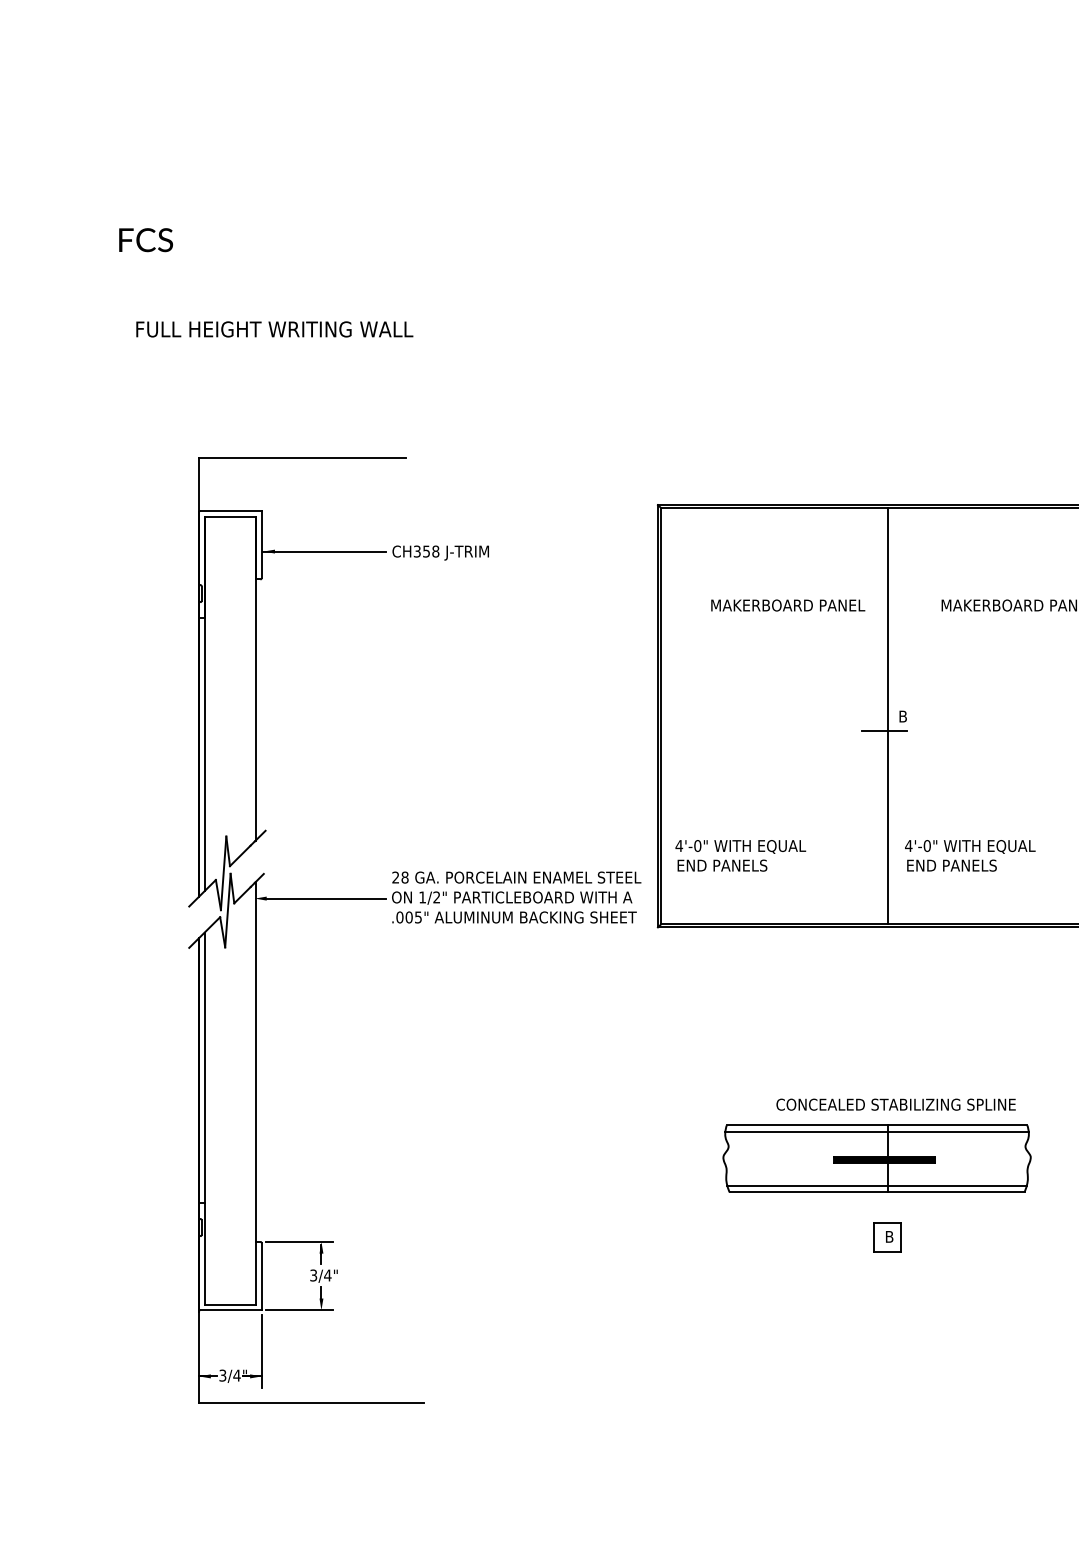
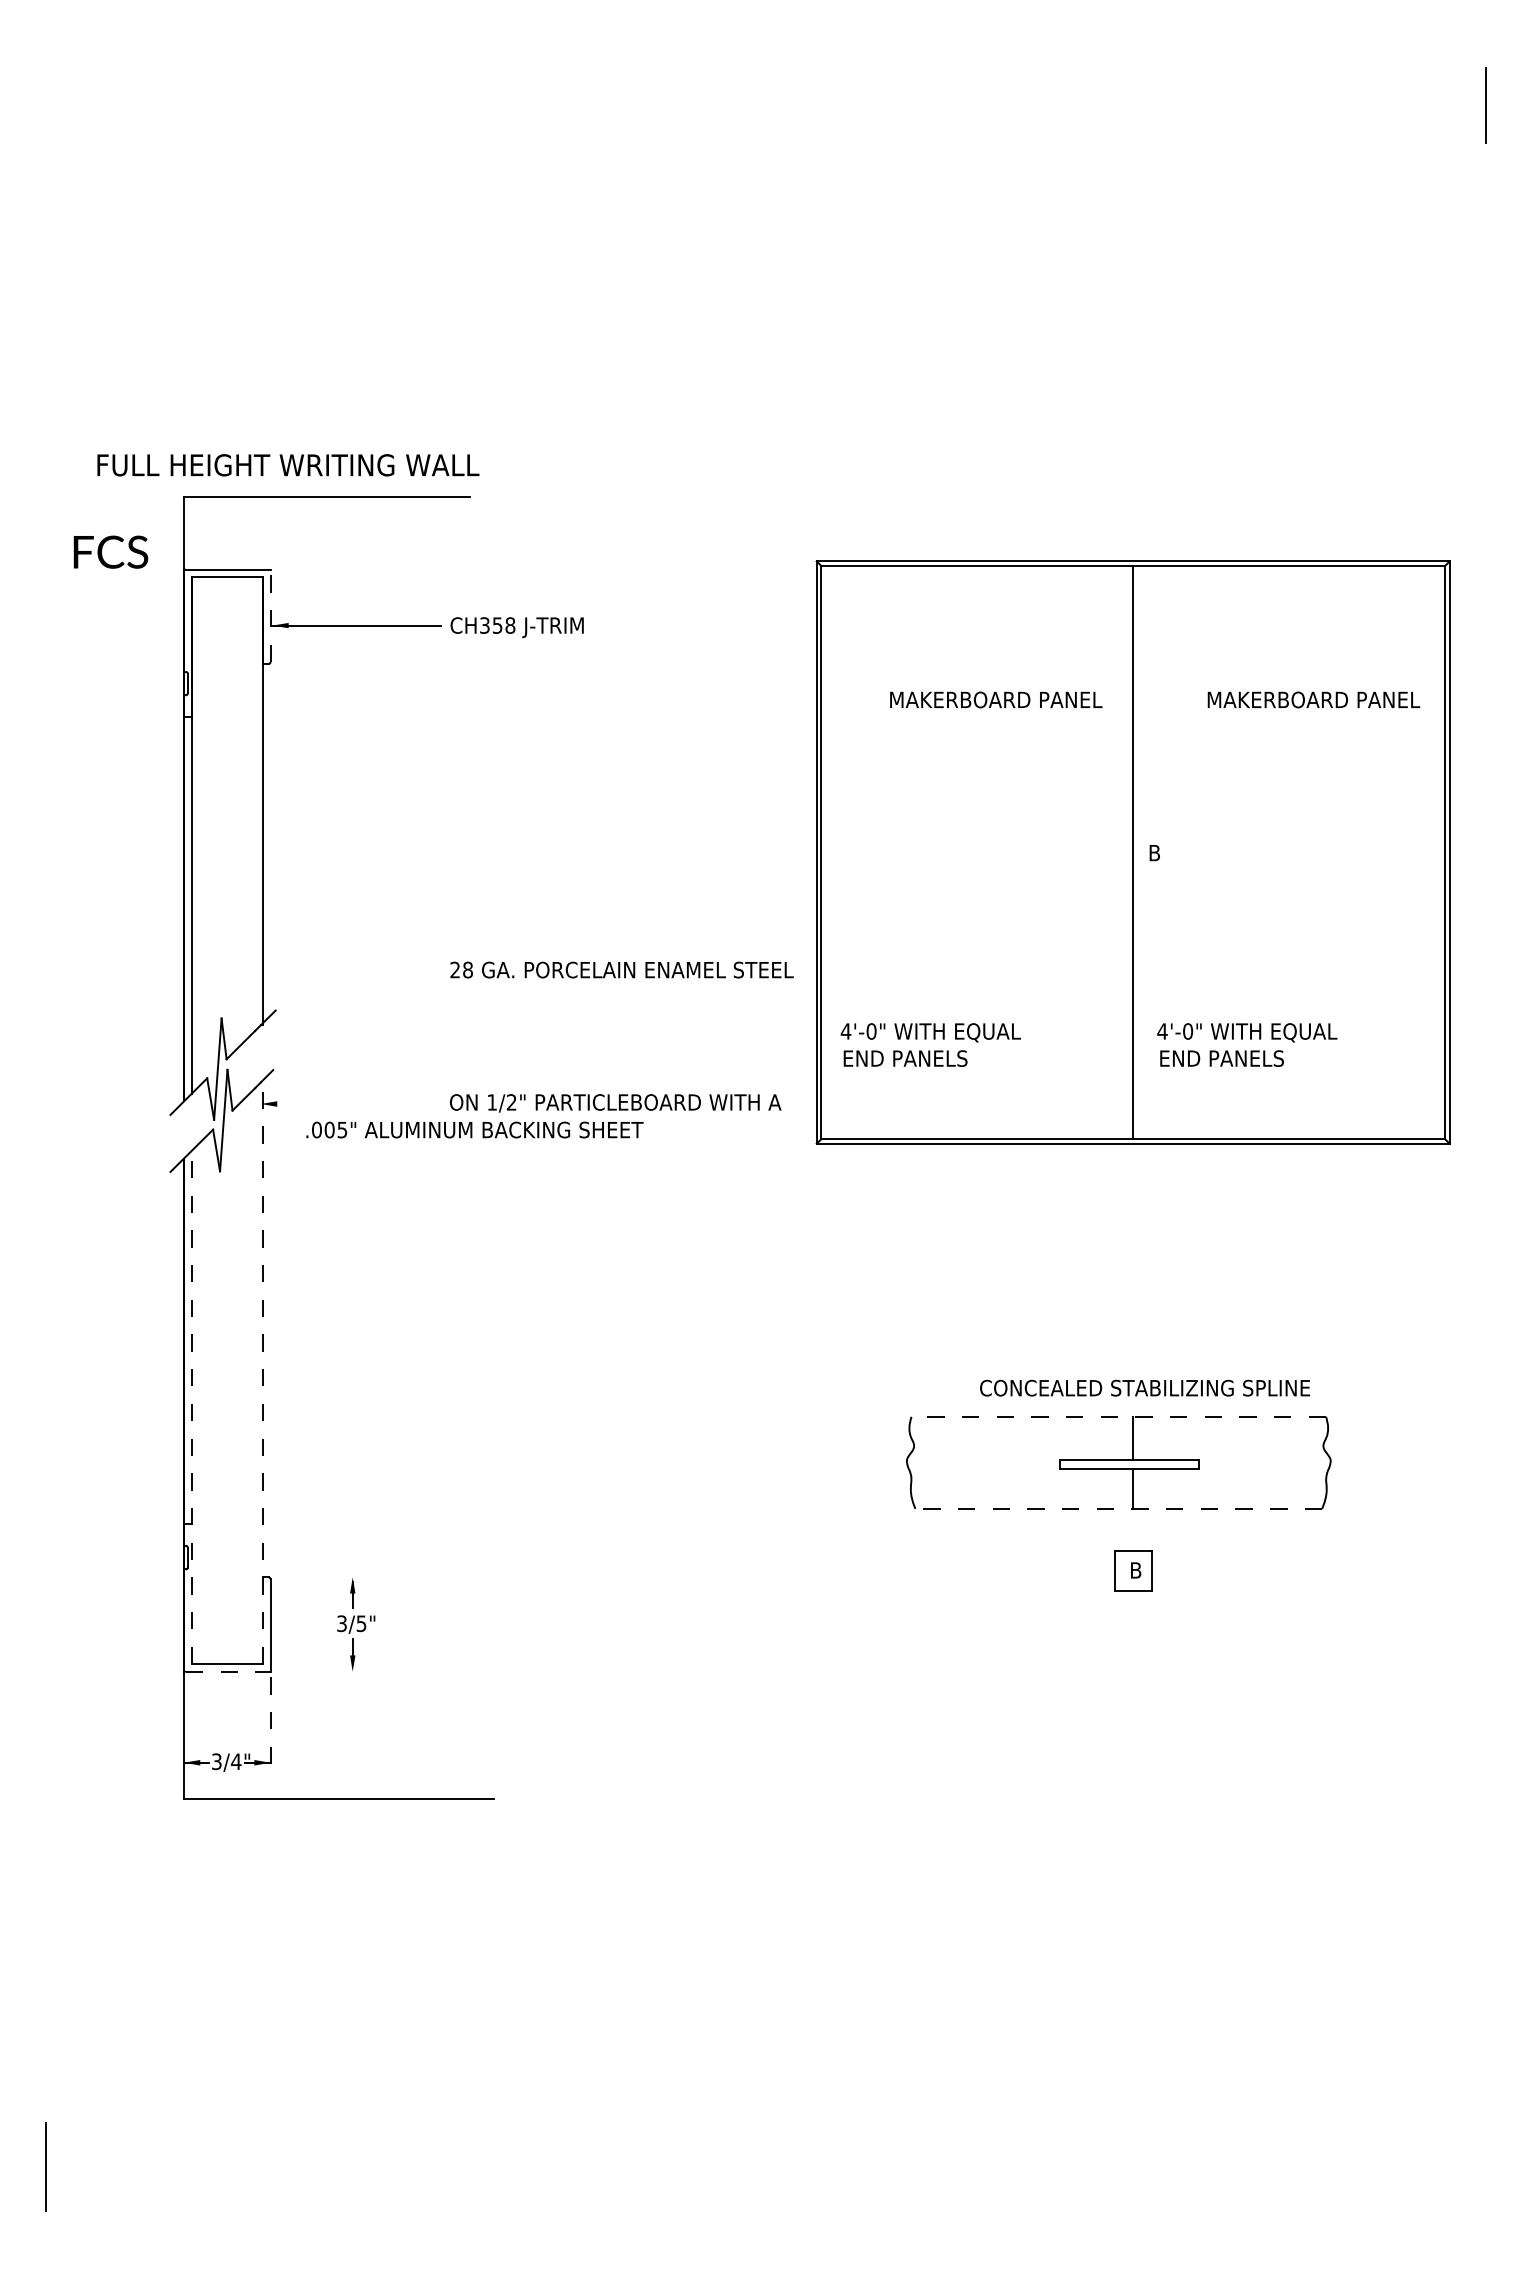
text: (145, 239) -> (110, 551), moved
text: (274, 329) -> (288, 465), moved
line: (261, 544) -> (270, 615), solid -> dashed
line: (884, 731) -> (1128, 873), removed
text: (516, 877) -> (621, 969), moved
line: (326, 898) -> (359, 1104), removed
text: (514, 917) -> (474, 1129), moved
line: (256, 1093) -> (262, 1372), solid -> dashed
line: (204, 1118) -> (191, 1407), solid -> dashed
line: (876, 1125) -> (1118, 1416), solid -> dashed
line: (876, 1131) -> (1118, 1425), removed
hatch: (884, 1160) -> (1129, 1464), removed
line: (876, 1186) -> (1118, 1500), removed
line: (876, 1191) -> (1118, 1508), solid -> dashed
line: (299, 1242) -> (322, 1577), removed
text: (327, 1275) -> (361, 1623), 3/4" -> 3/5"
line: (231, 1310) -> (228, 1671), solid -> dashed
line: (299, 1310) -> (322, 1671), removed
line: (261, 1351) -> (270, 1728), solid -> dashed

